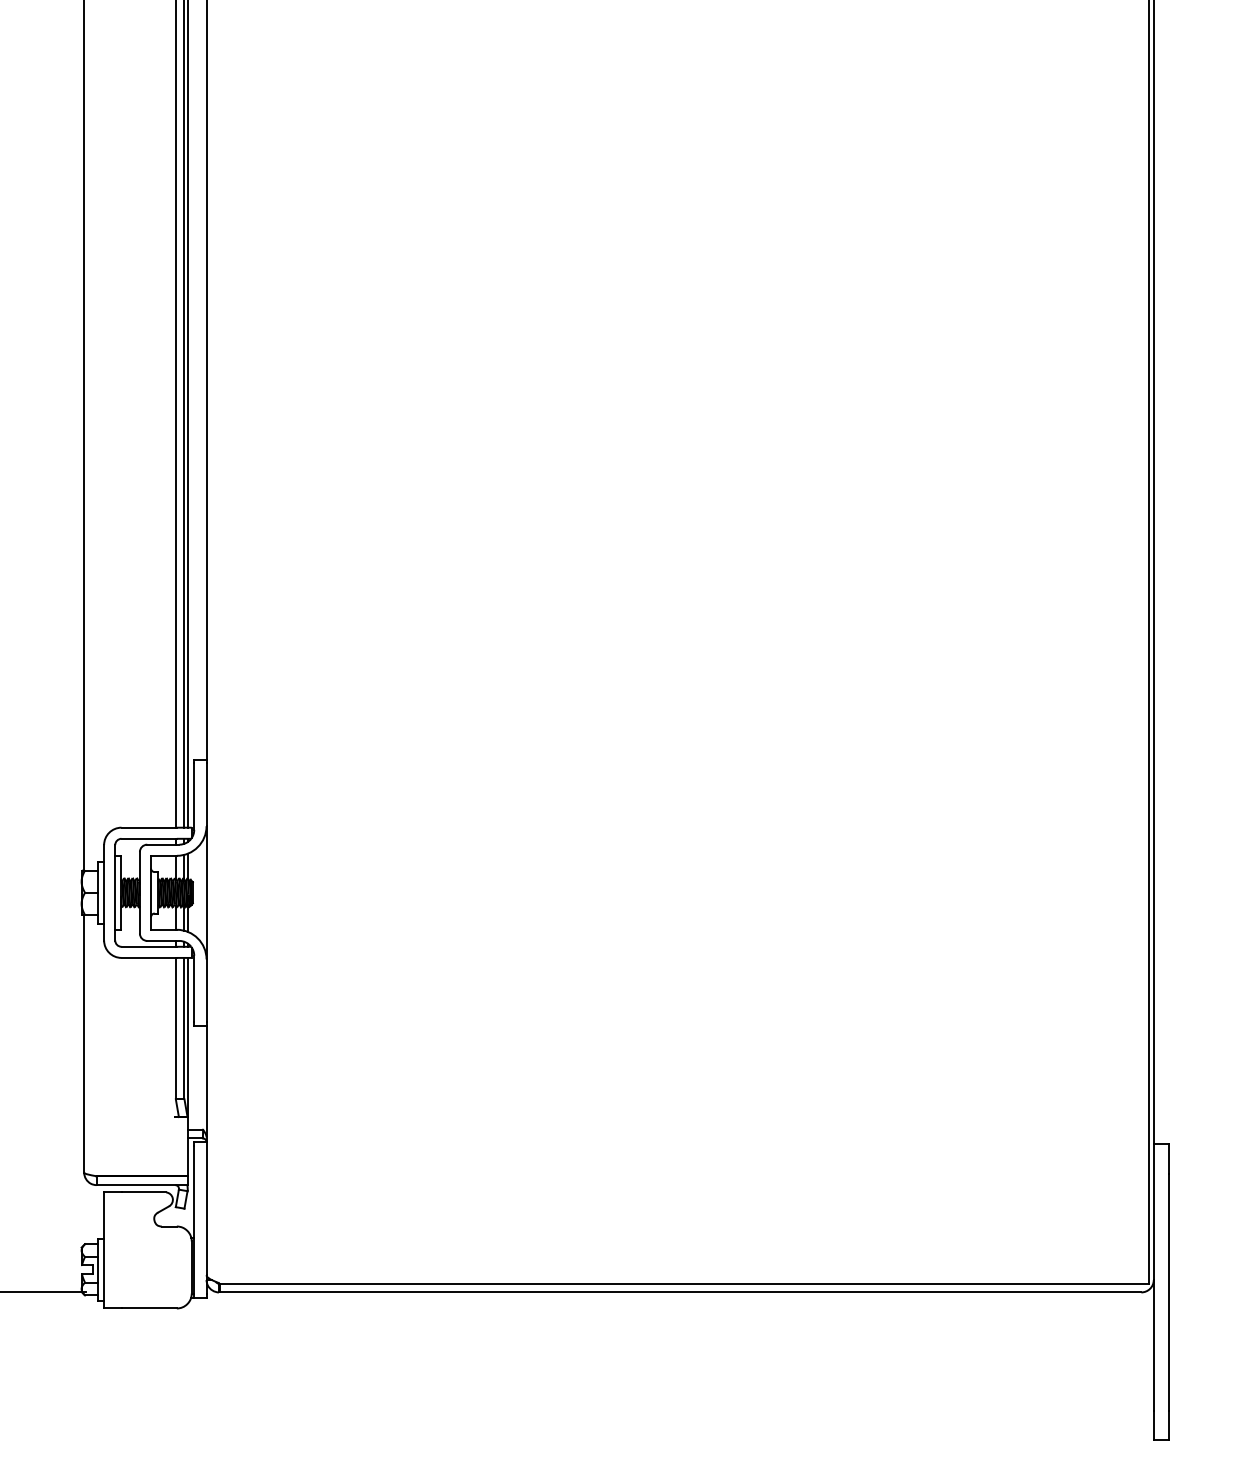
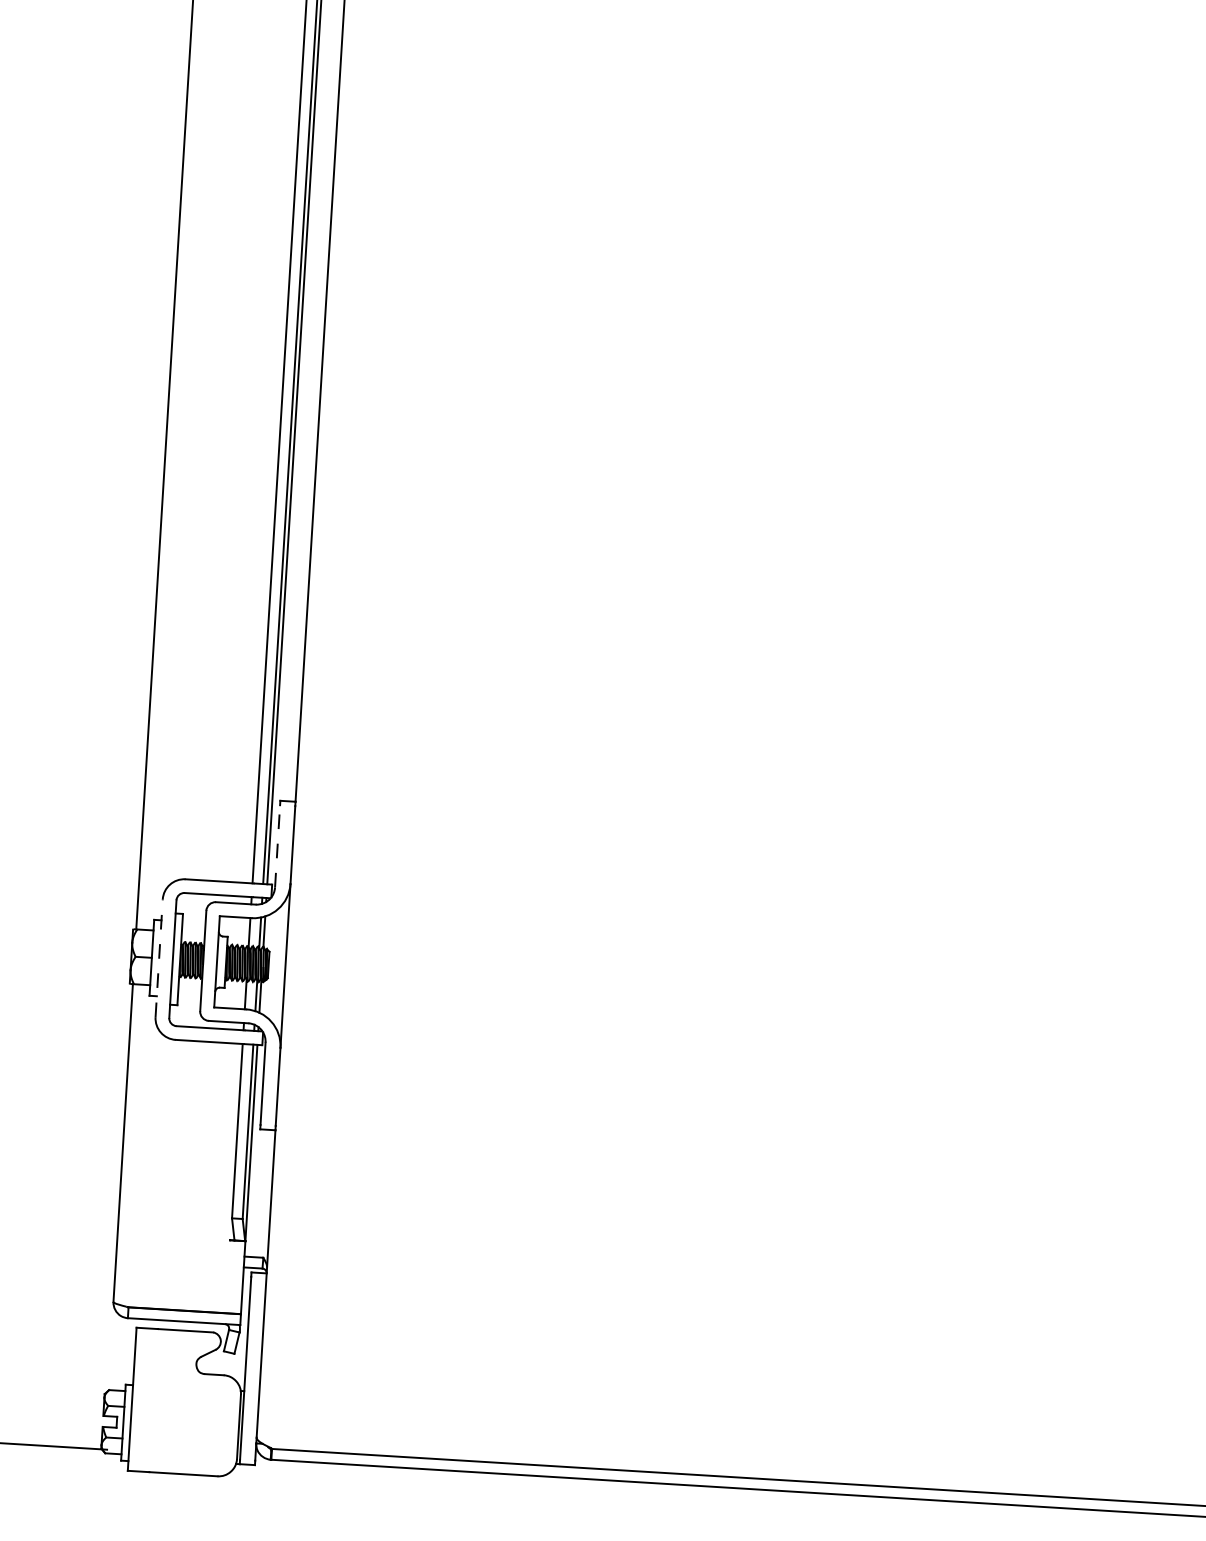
line: (194, 796) -> (277, 846), solid -> dashed
line: (104, 892) -> (159, 957), solid -> dashed

